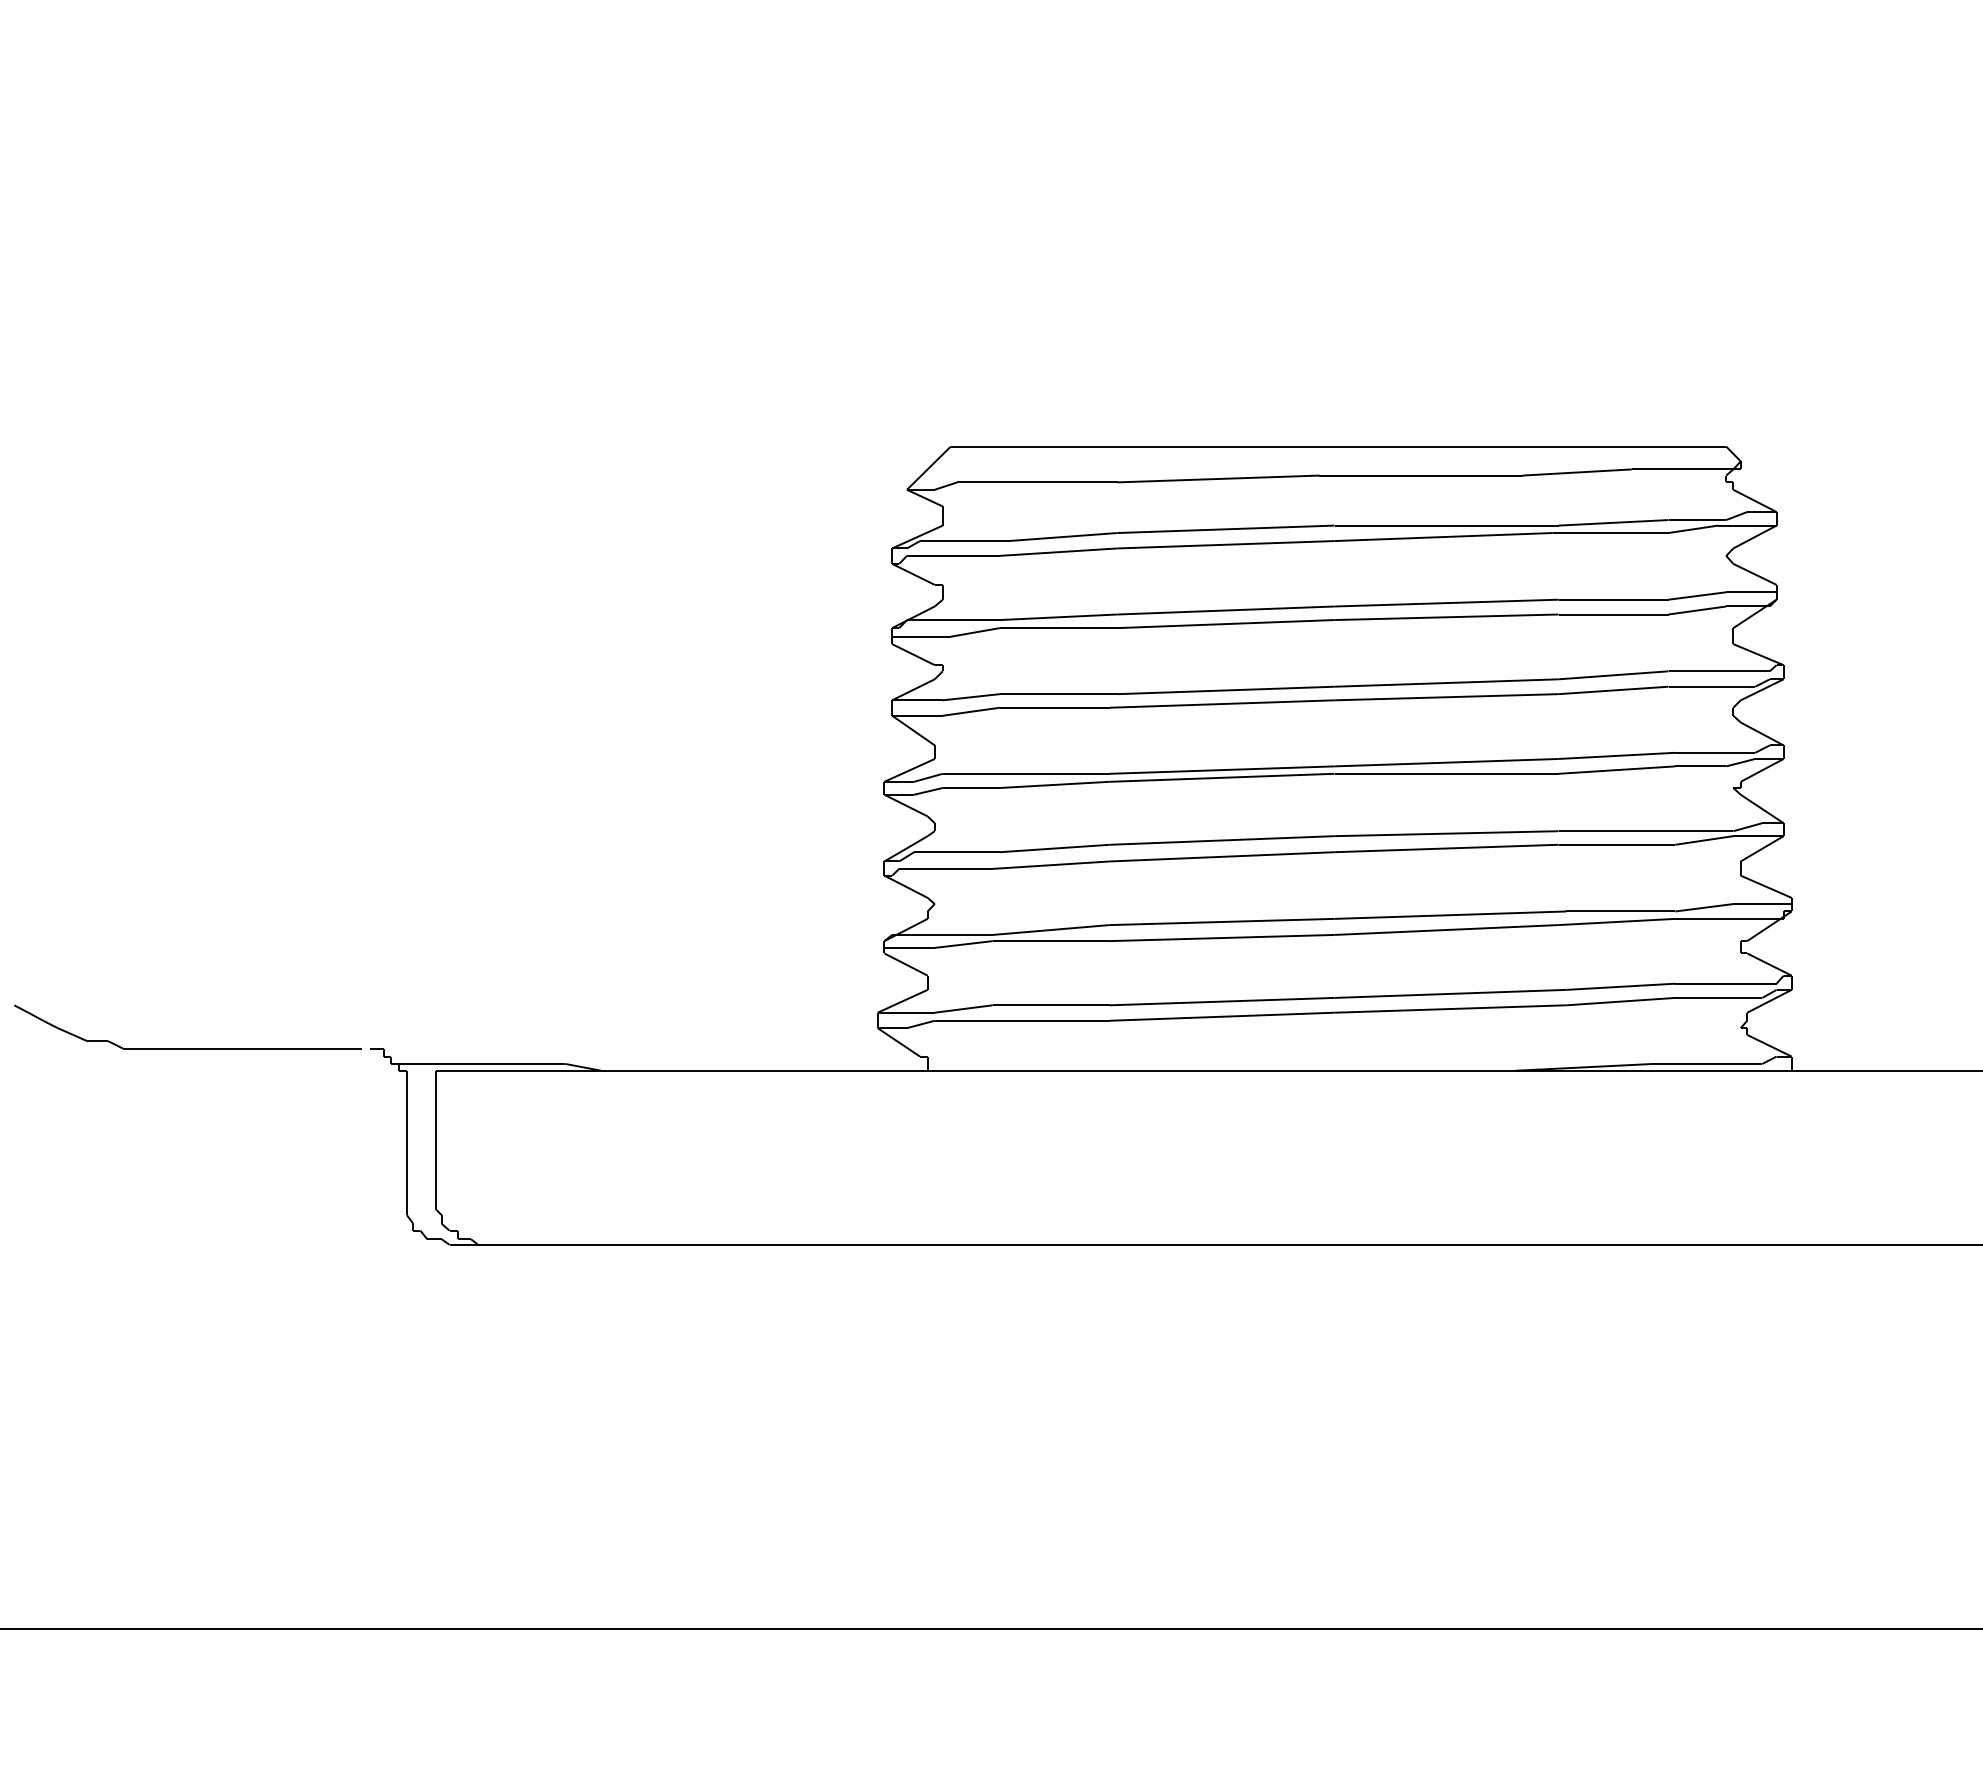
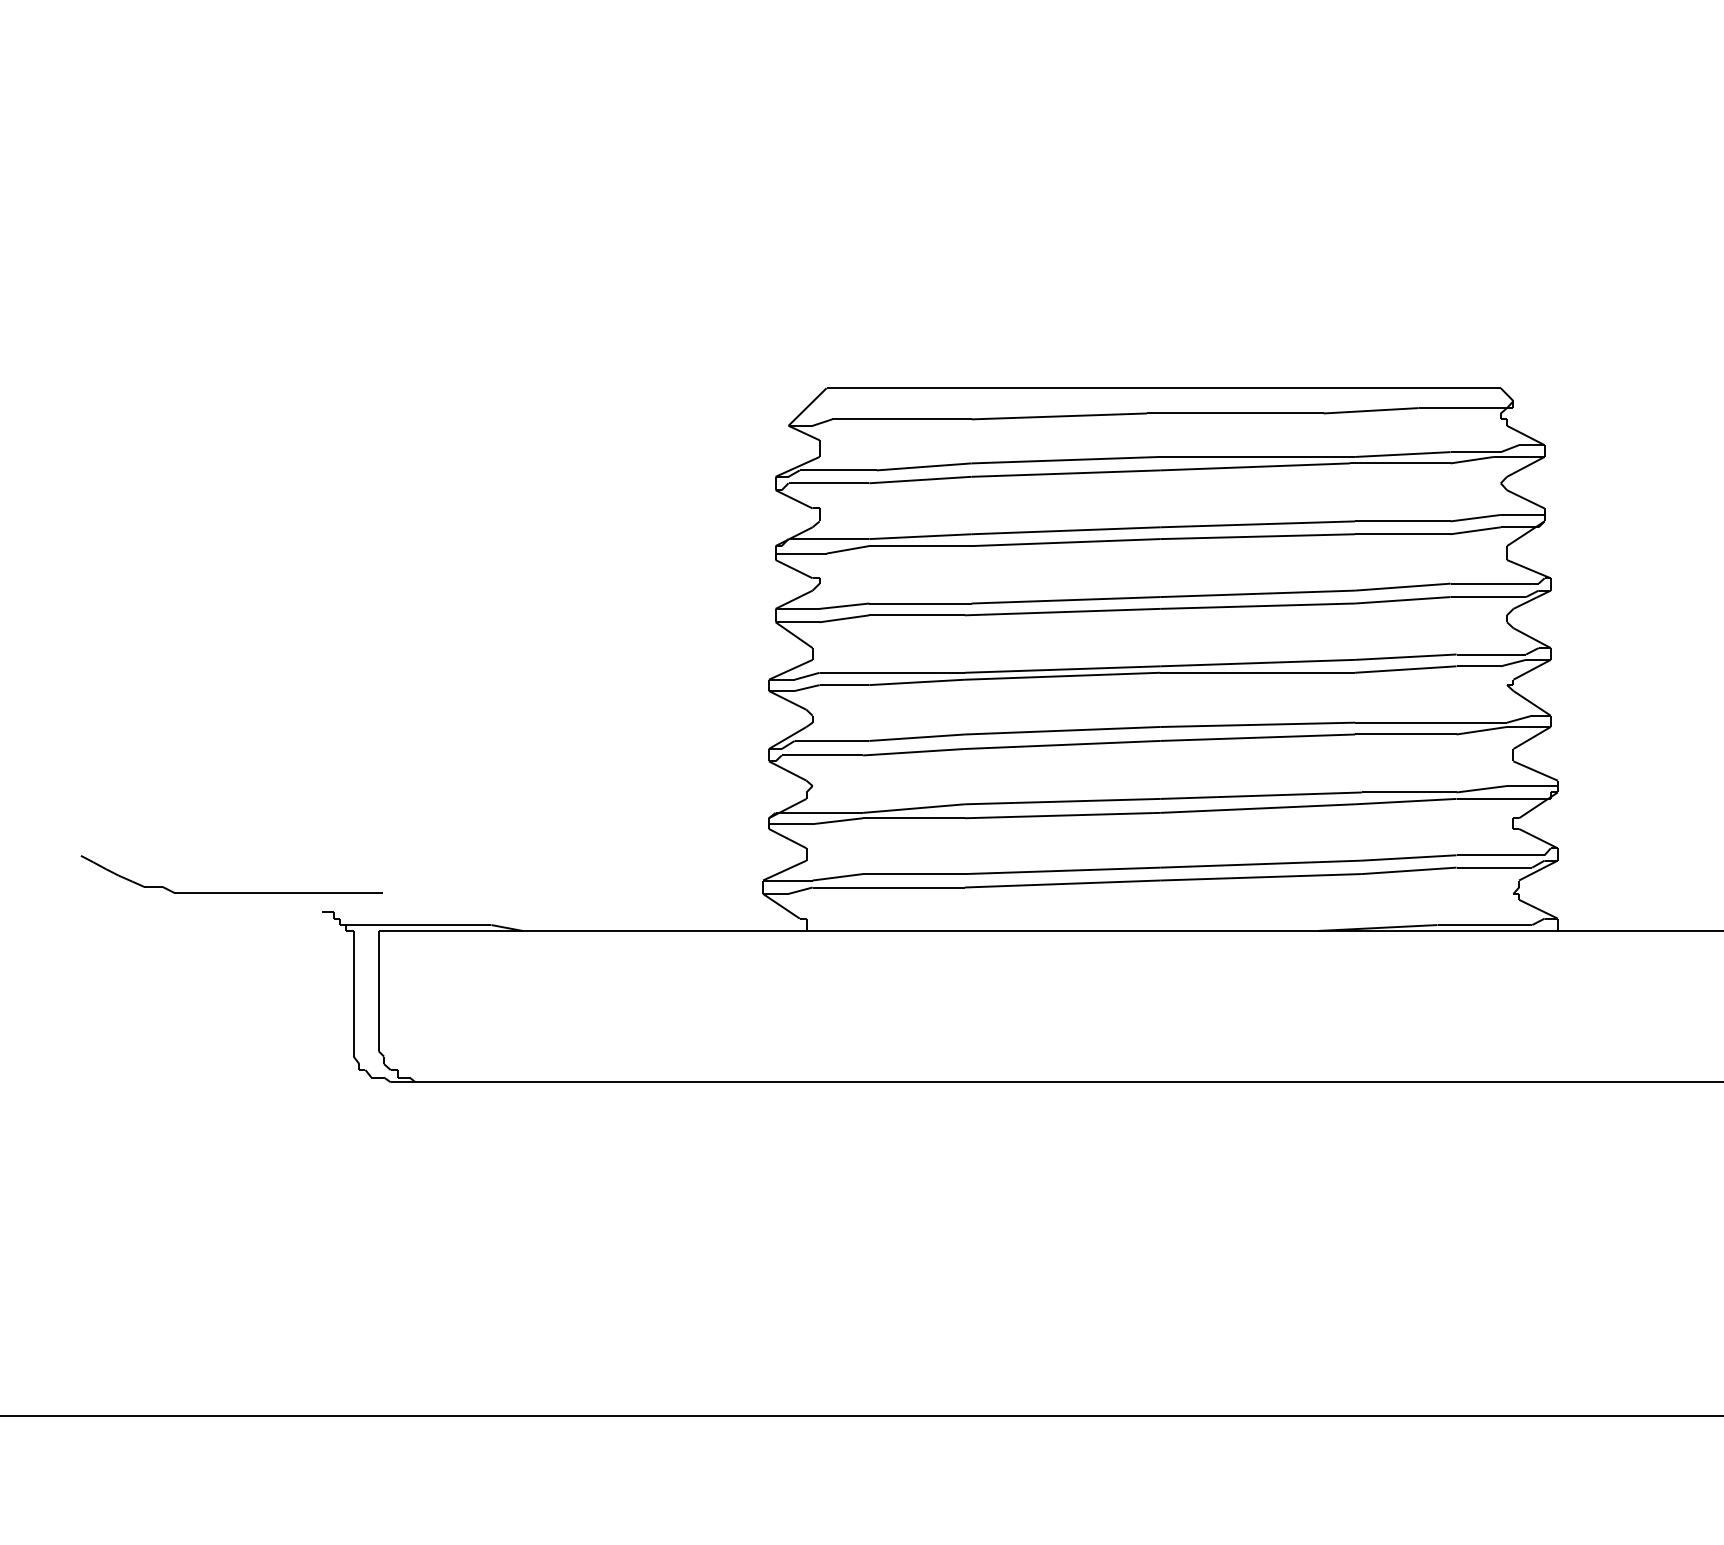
part: (187, 1048) -> (231, 893), moved

